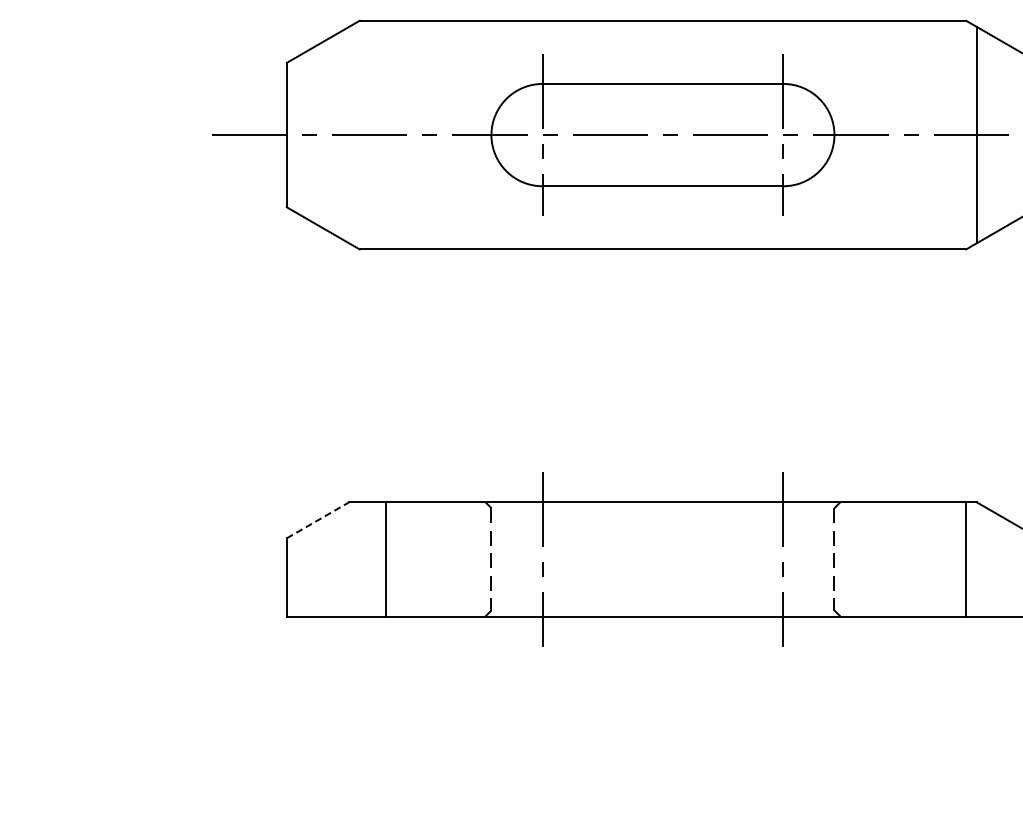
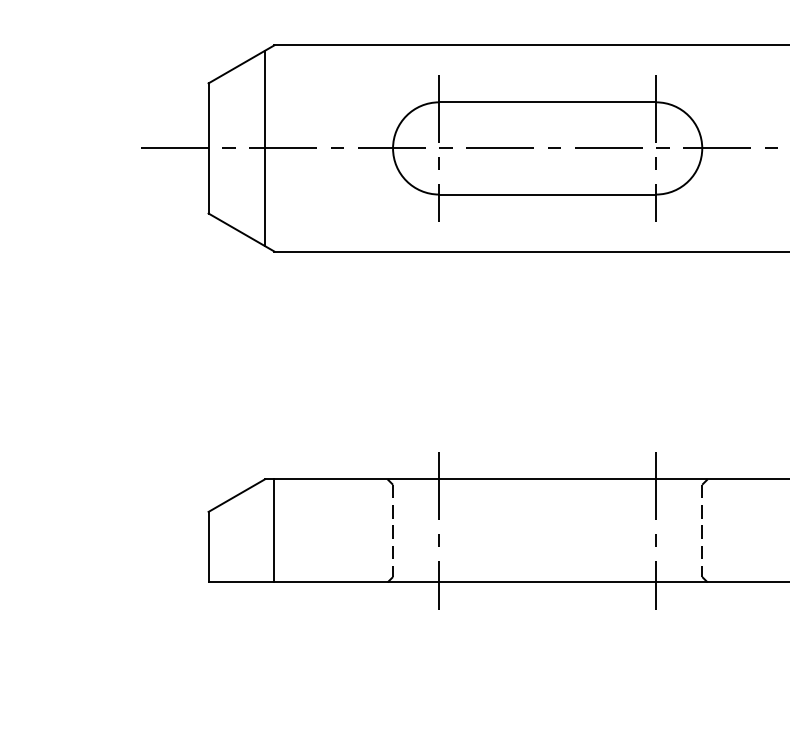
line: (349, 134) -> (265, 147), added
line: (318, 520) -> (237, 495), dashed -> solid
line: (385, 559) -> (274, 531), moved

